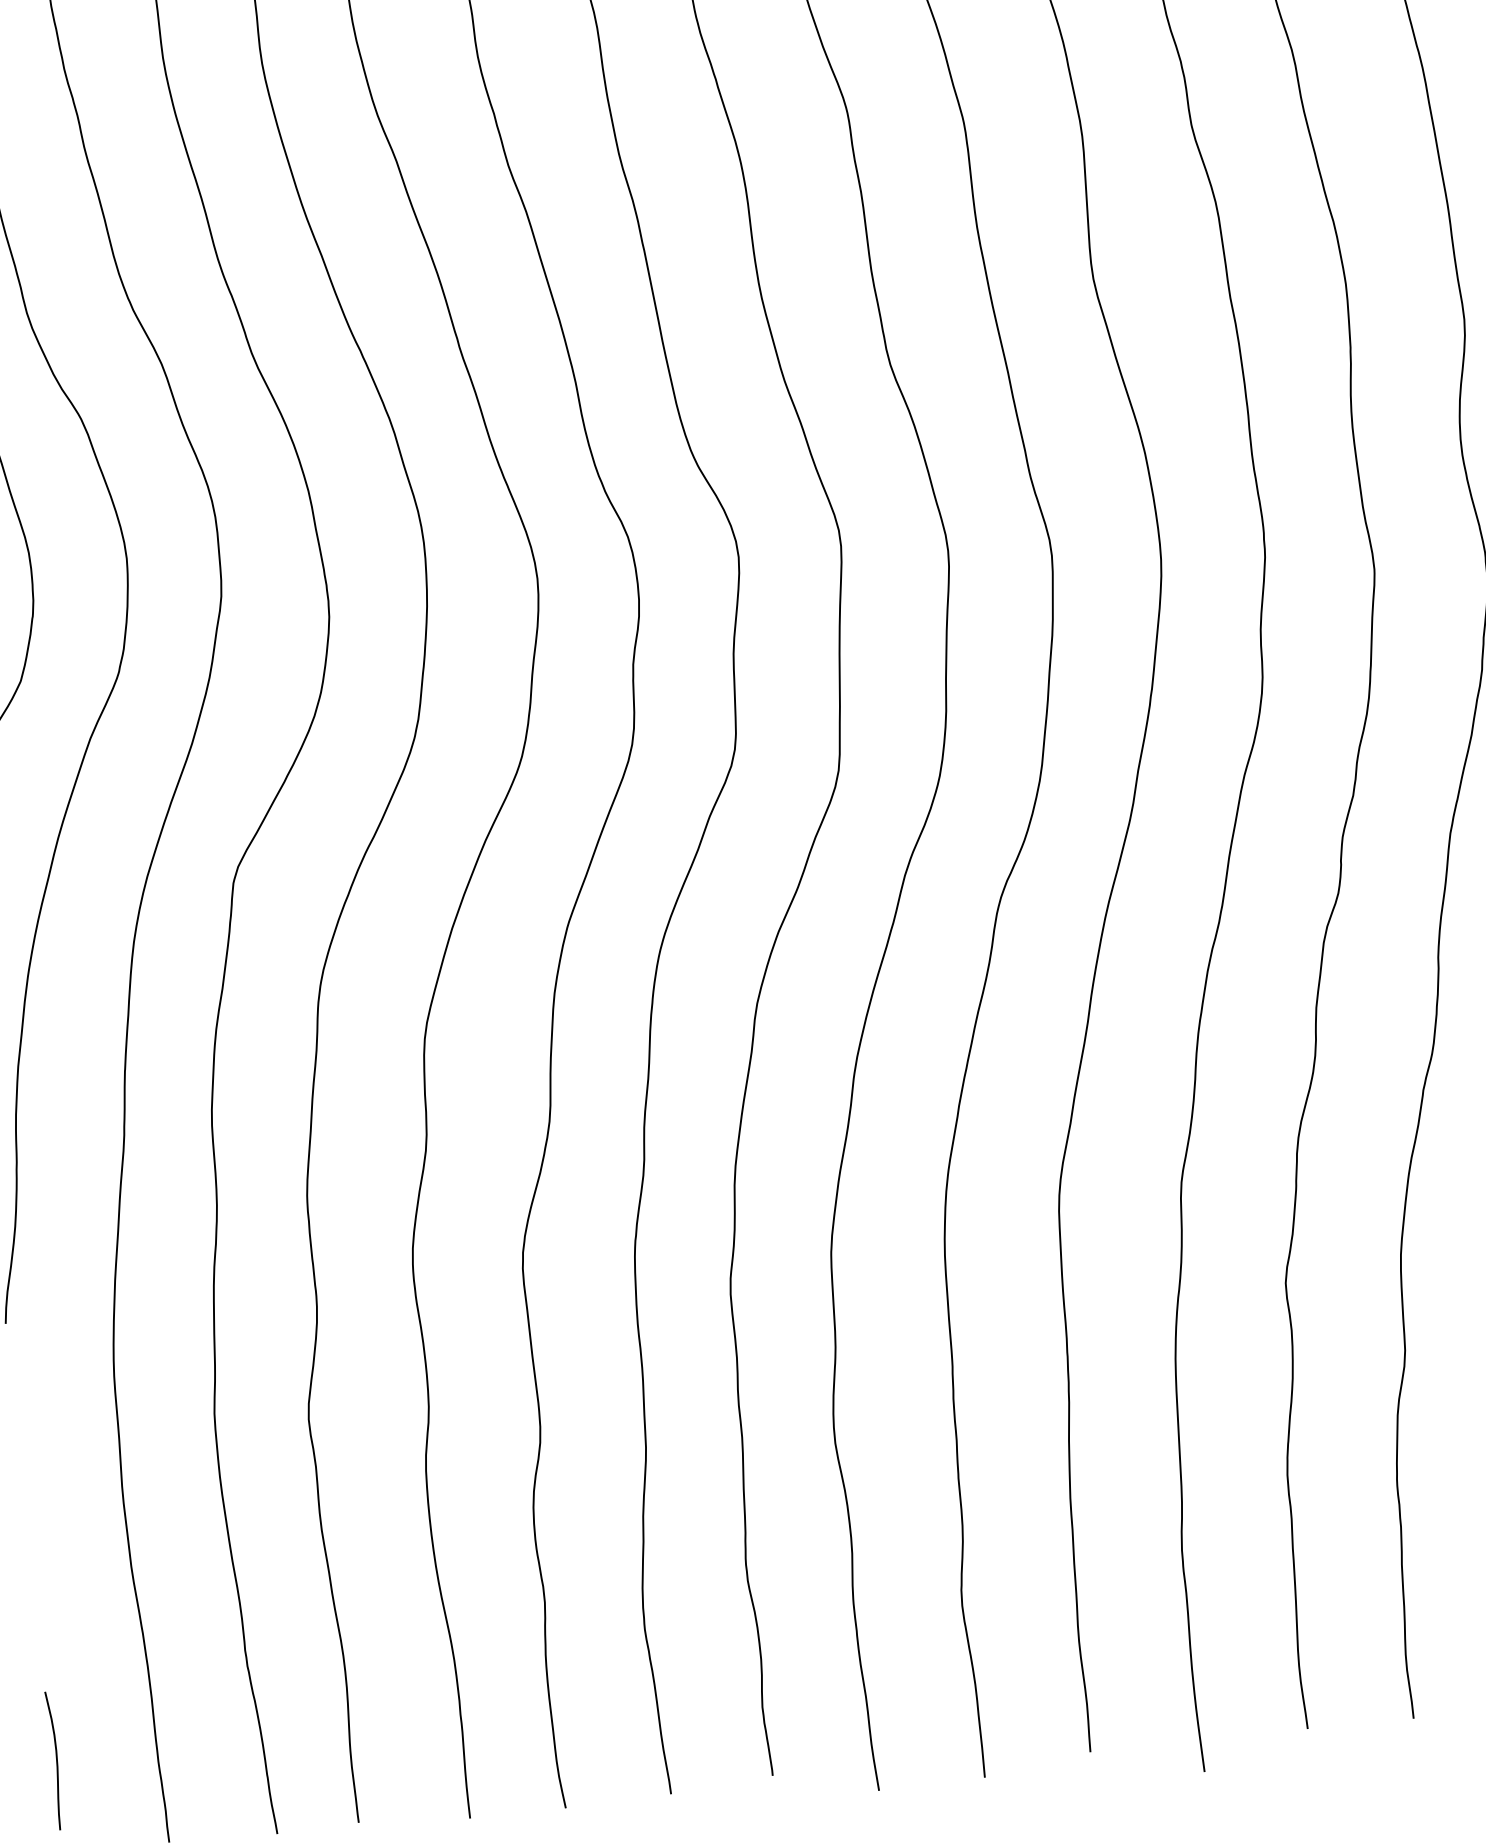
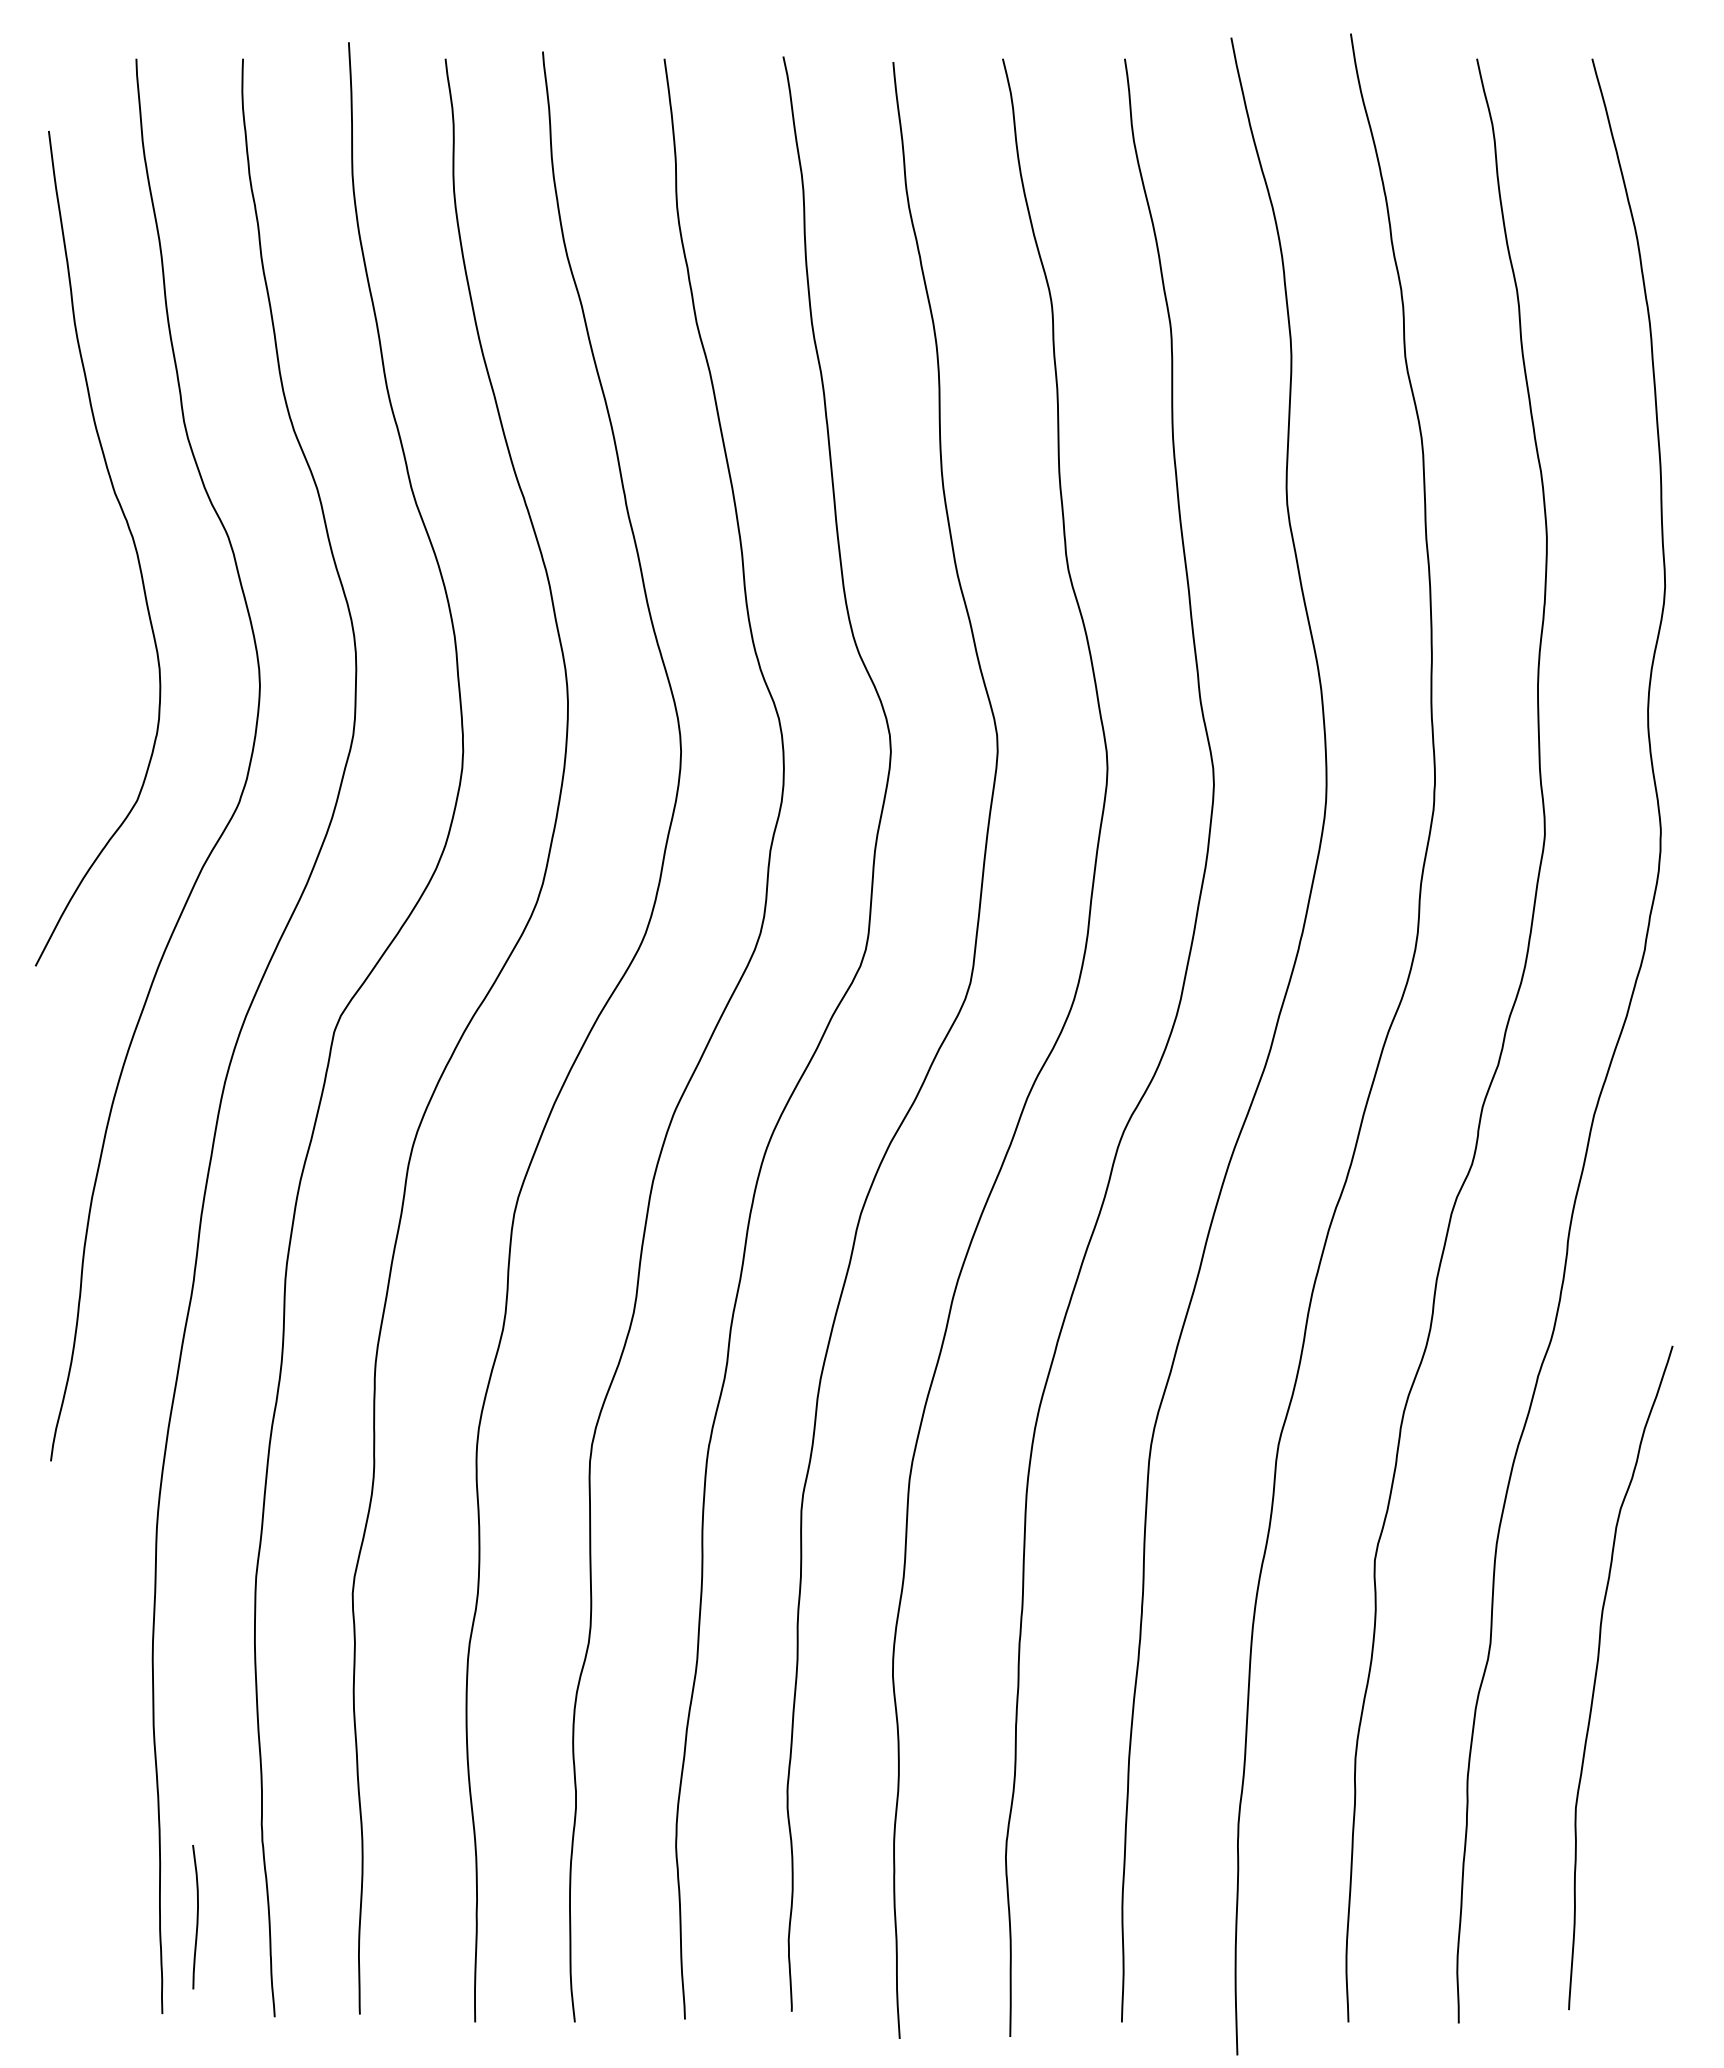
curve: (55, 1761) -> (196, 1917), moved

